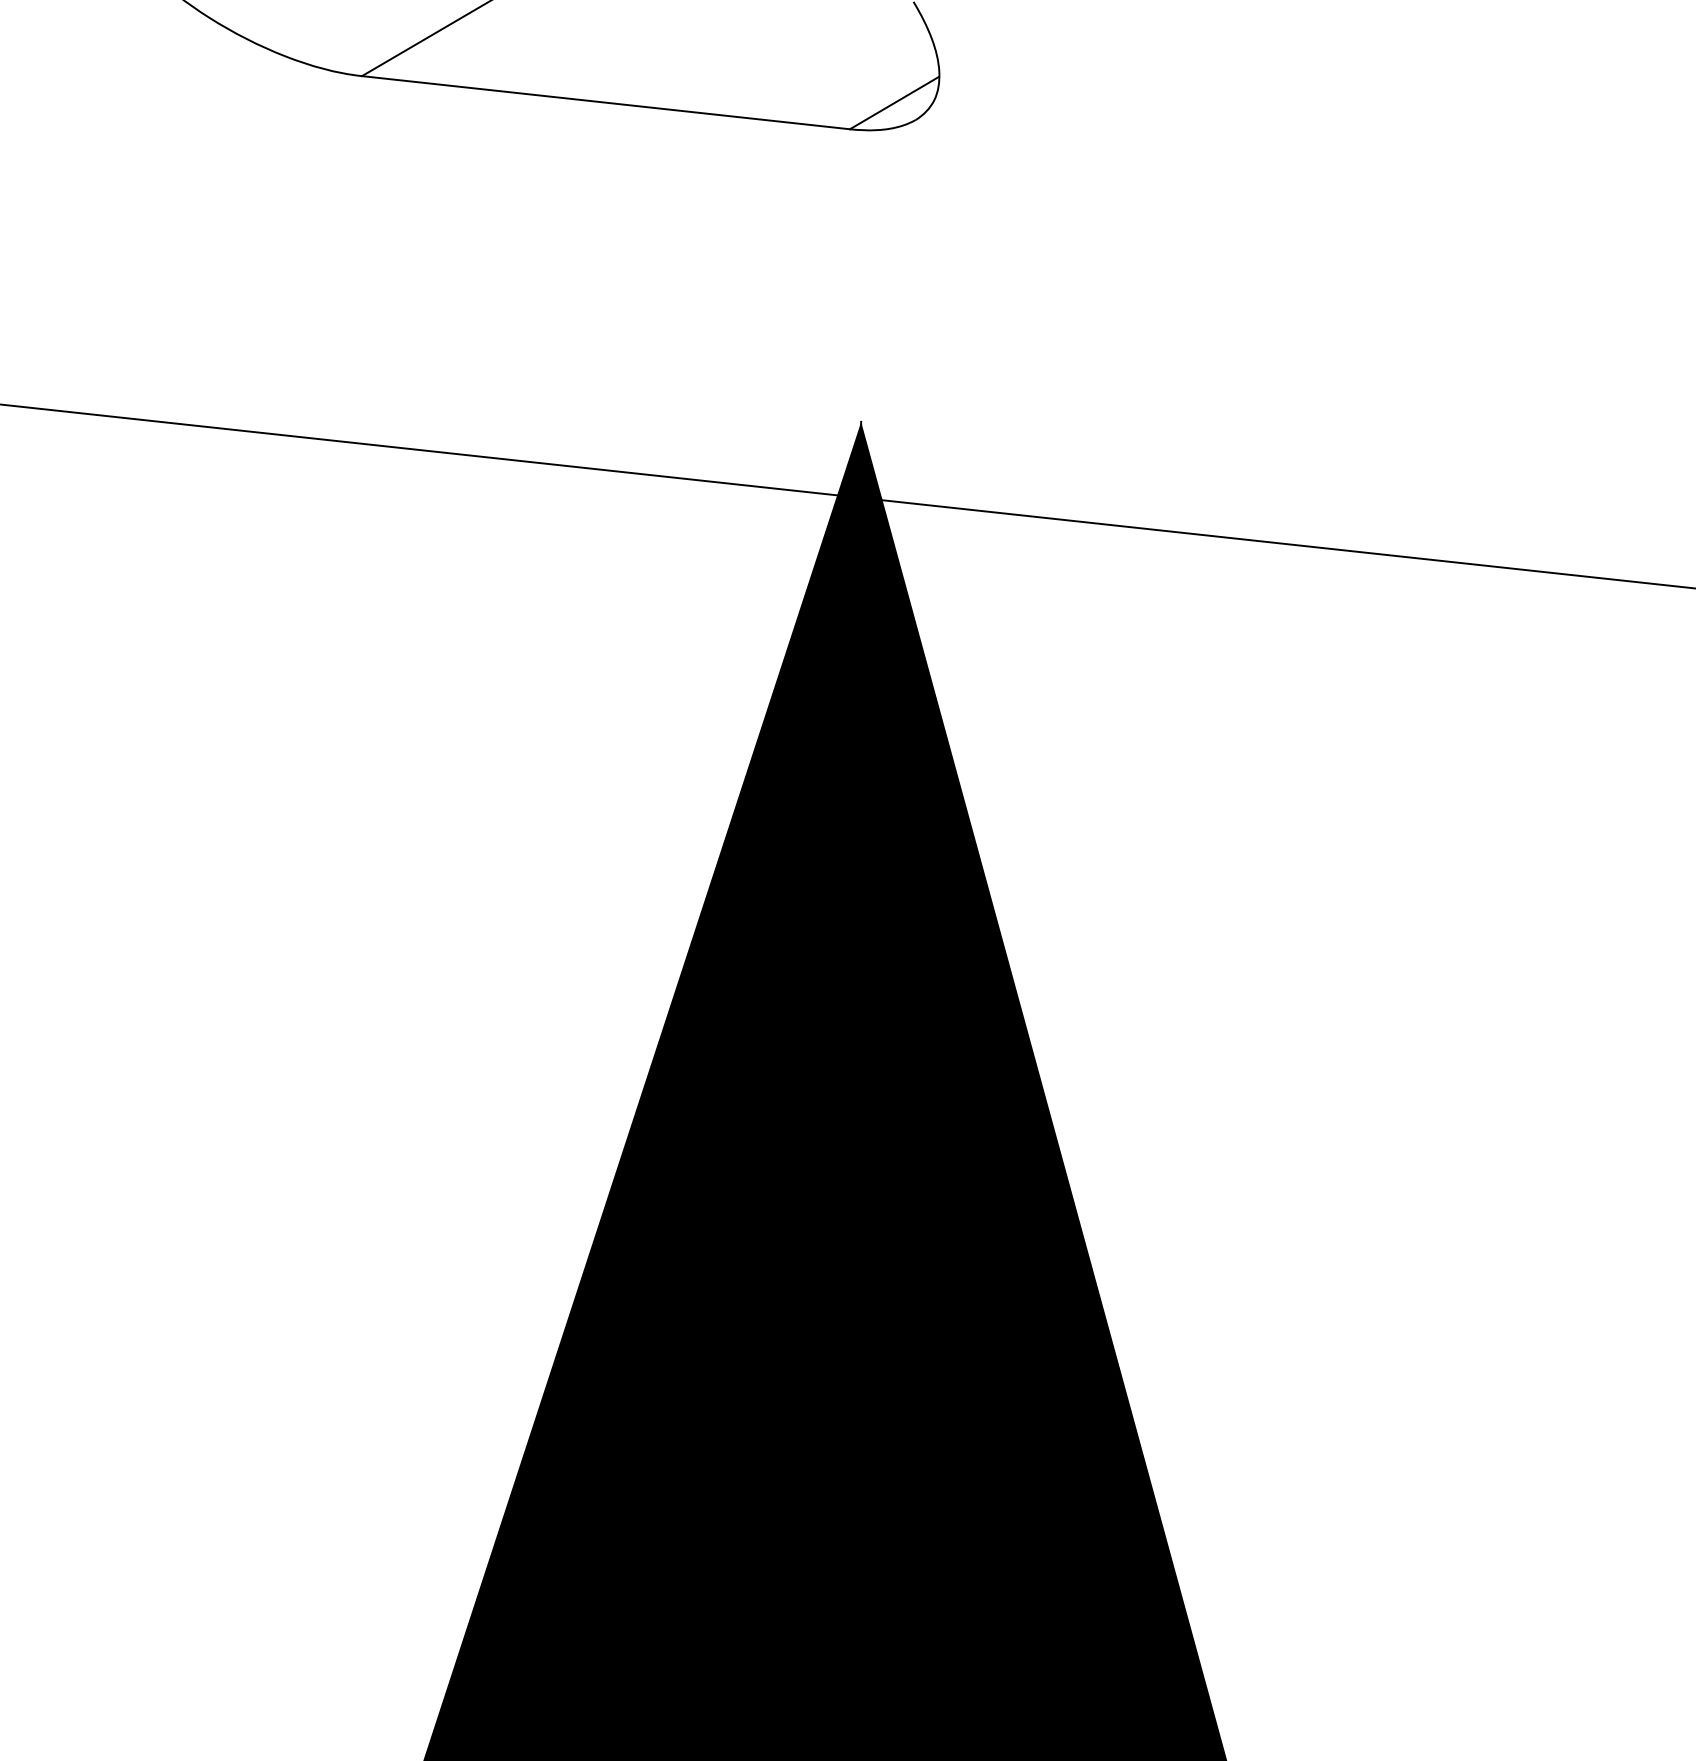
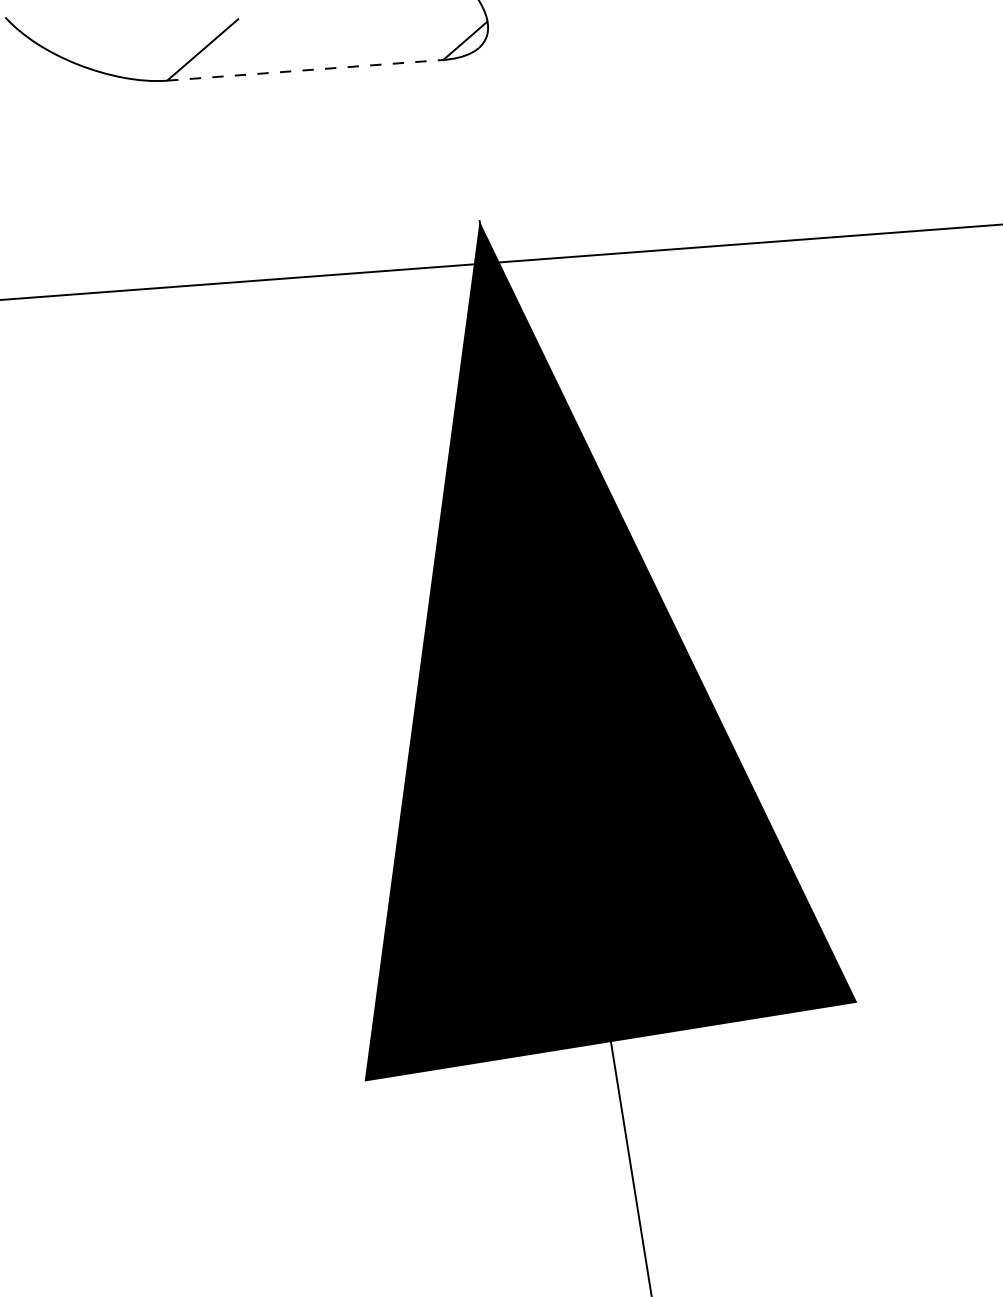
line: (606, 103) -> (305, 70), solid -> dashed

